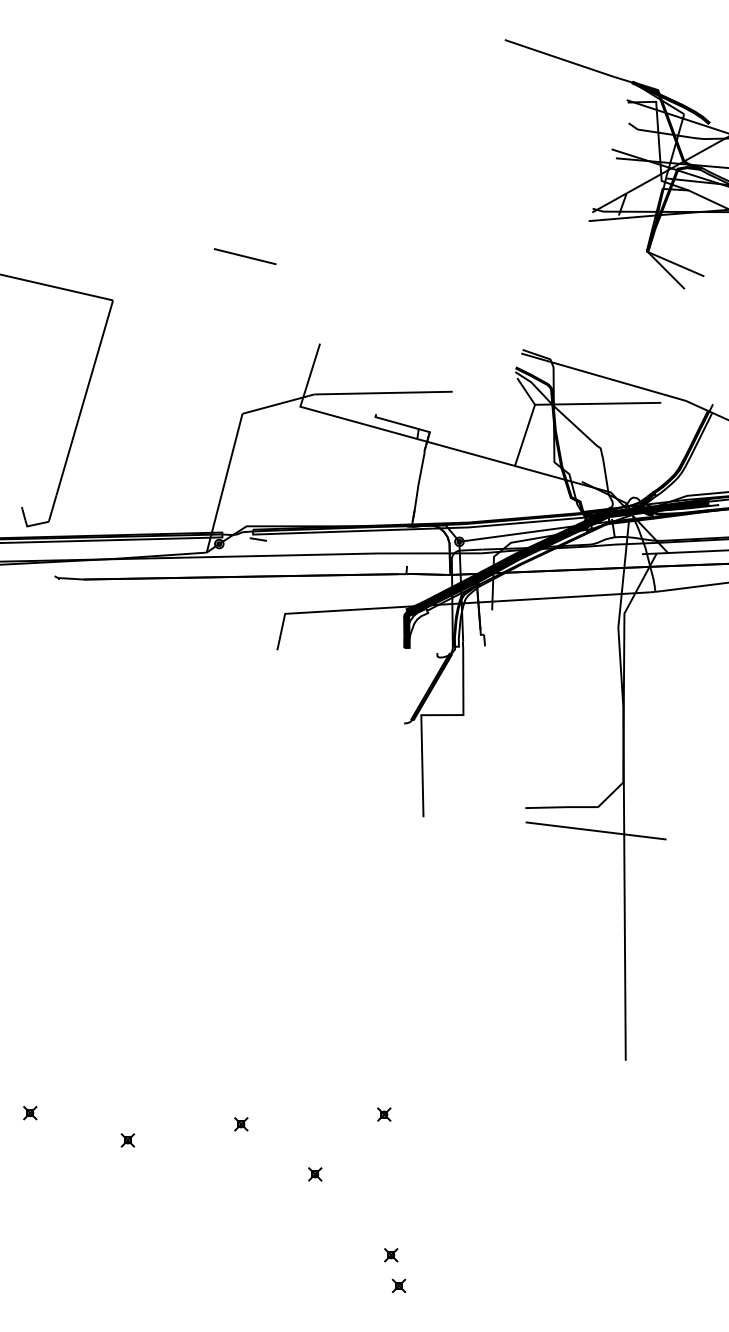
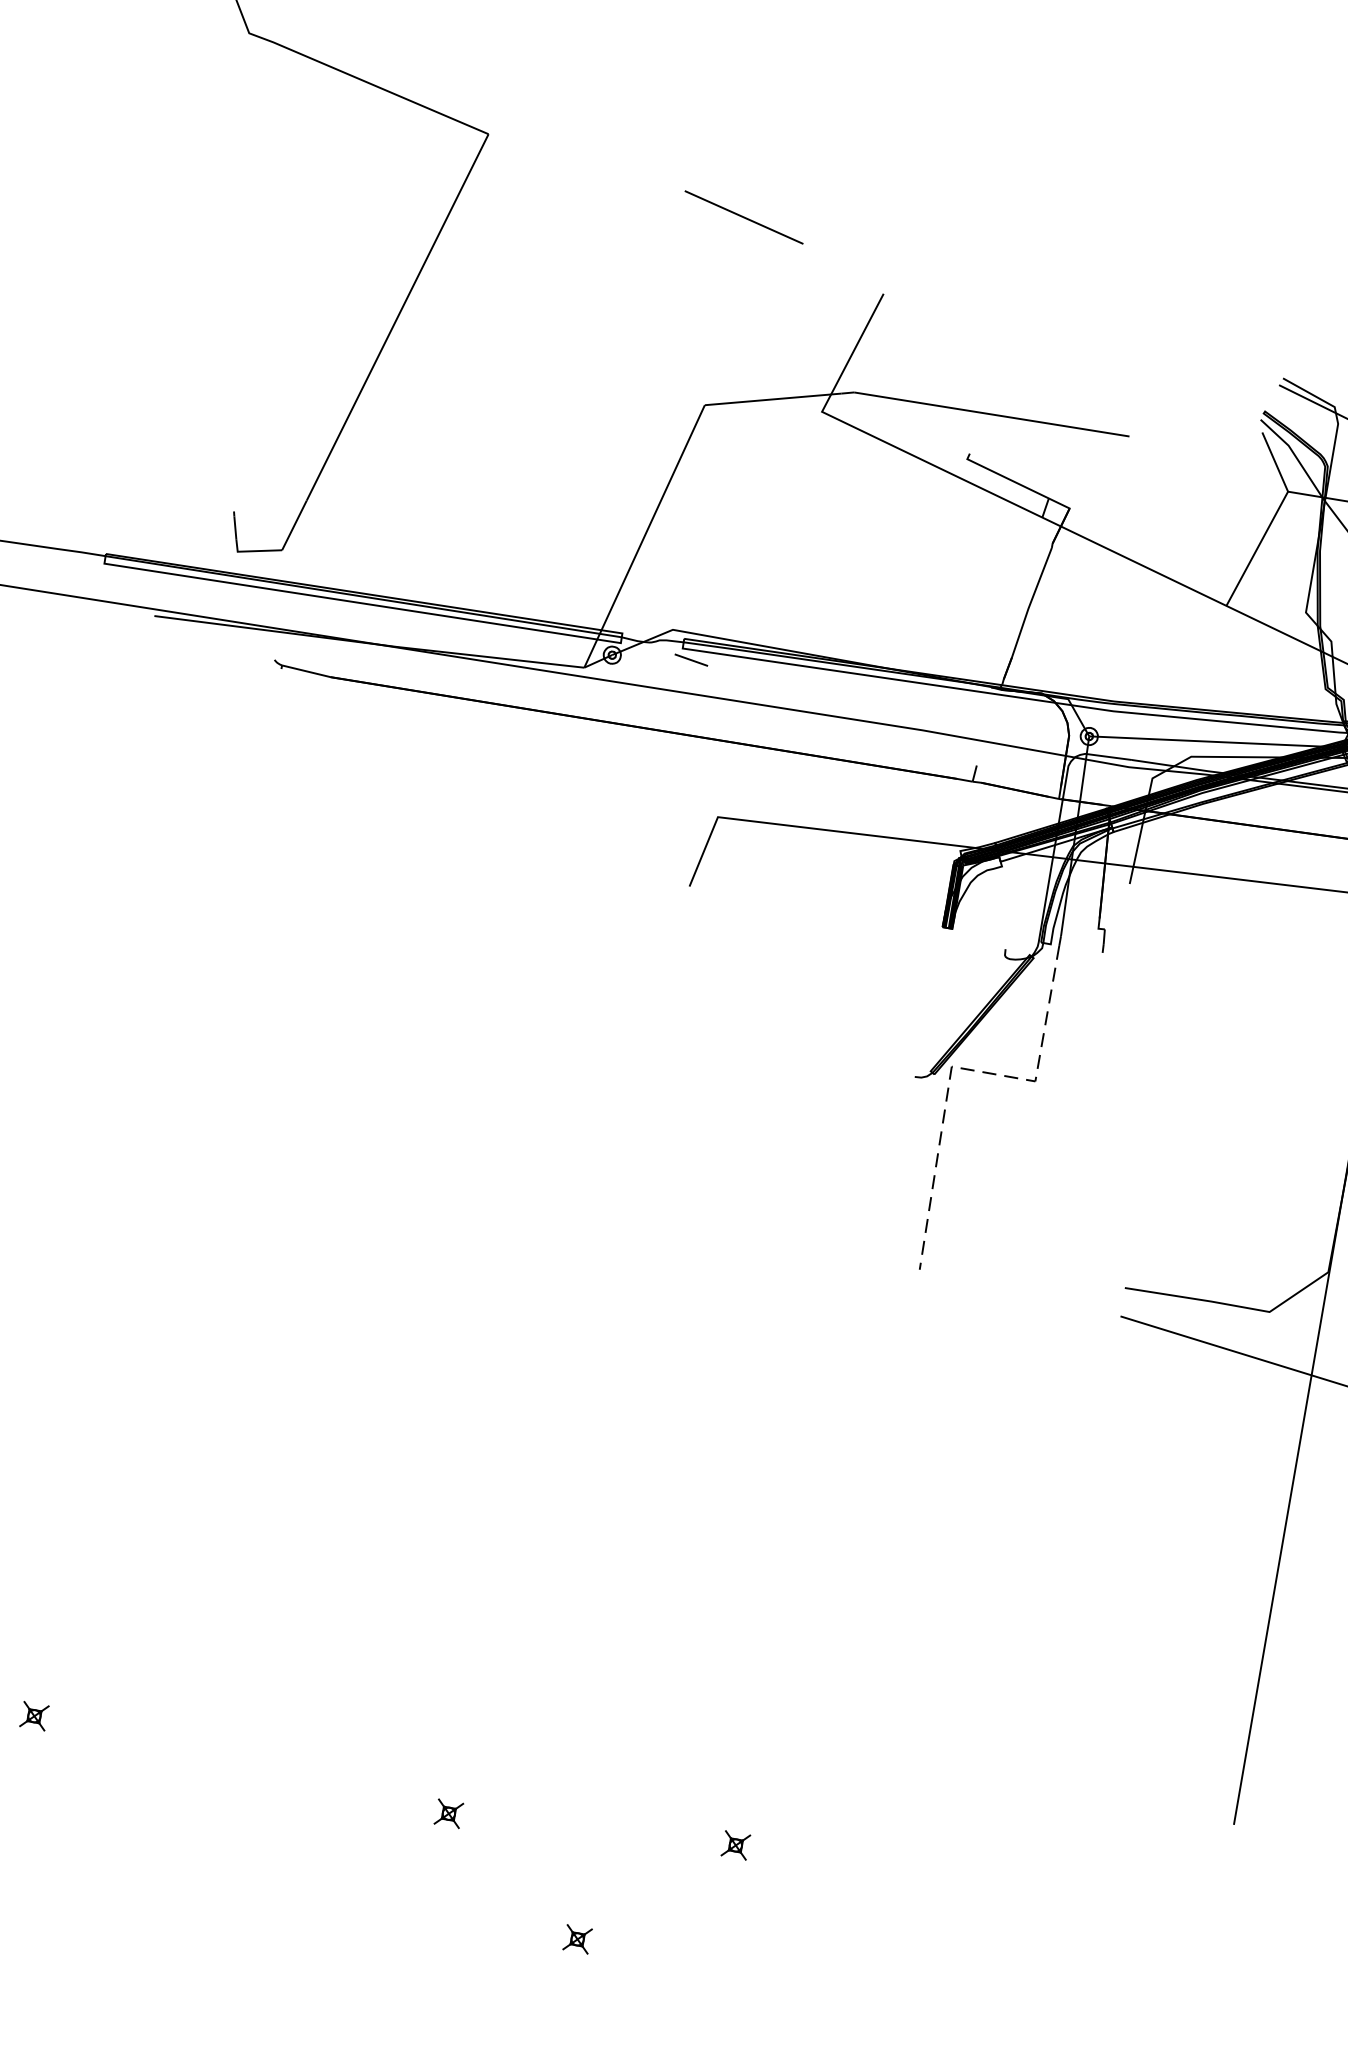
line: (244, 256) -> (742, 216), moved
line: (425, 715) -> (960, 1068), solid -> dashed
part: (127, 1140) -> (217, 1805), removed

